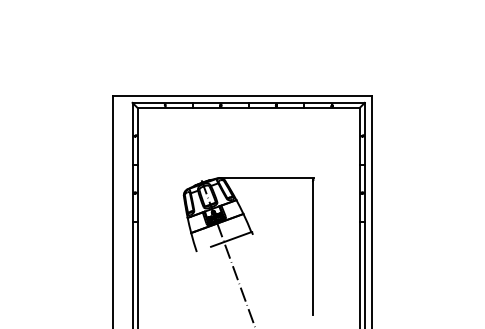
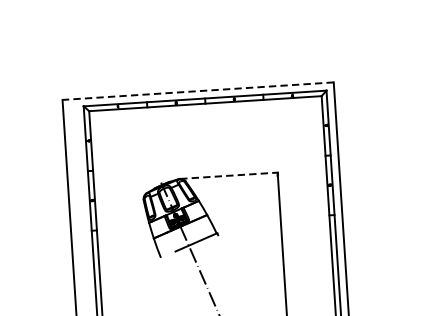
line: (242, 95) -> (198, 91), solid -> dashed
line: (267, 177) -> (229, 175), solid -> dashed

